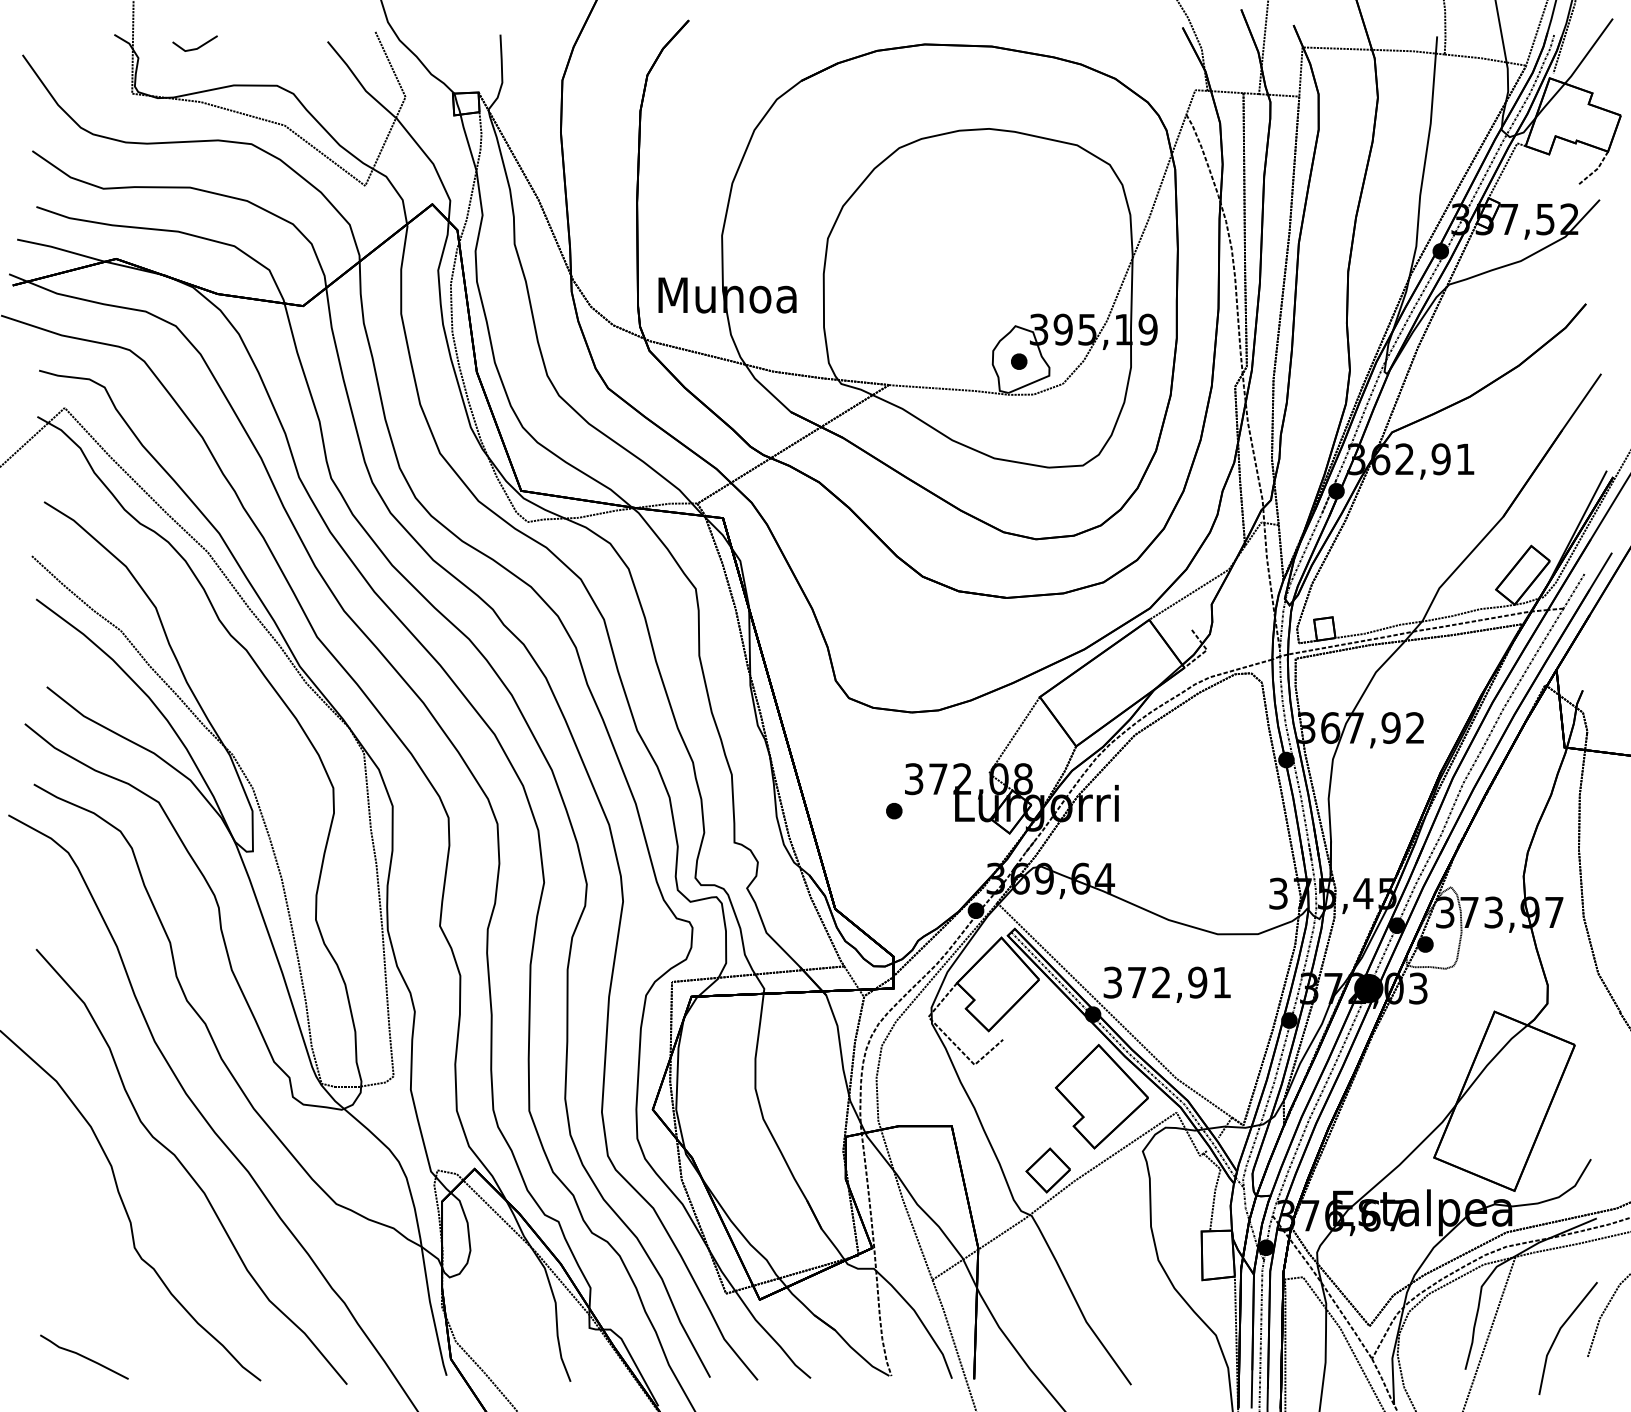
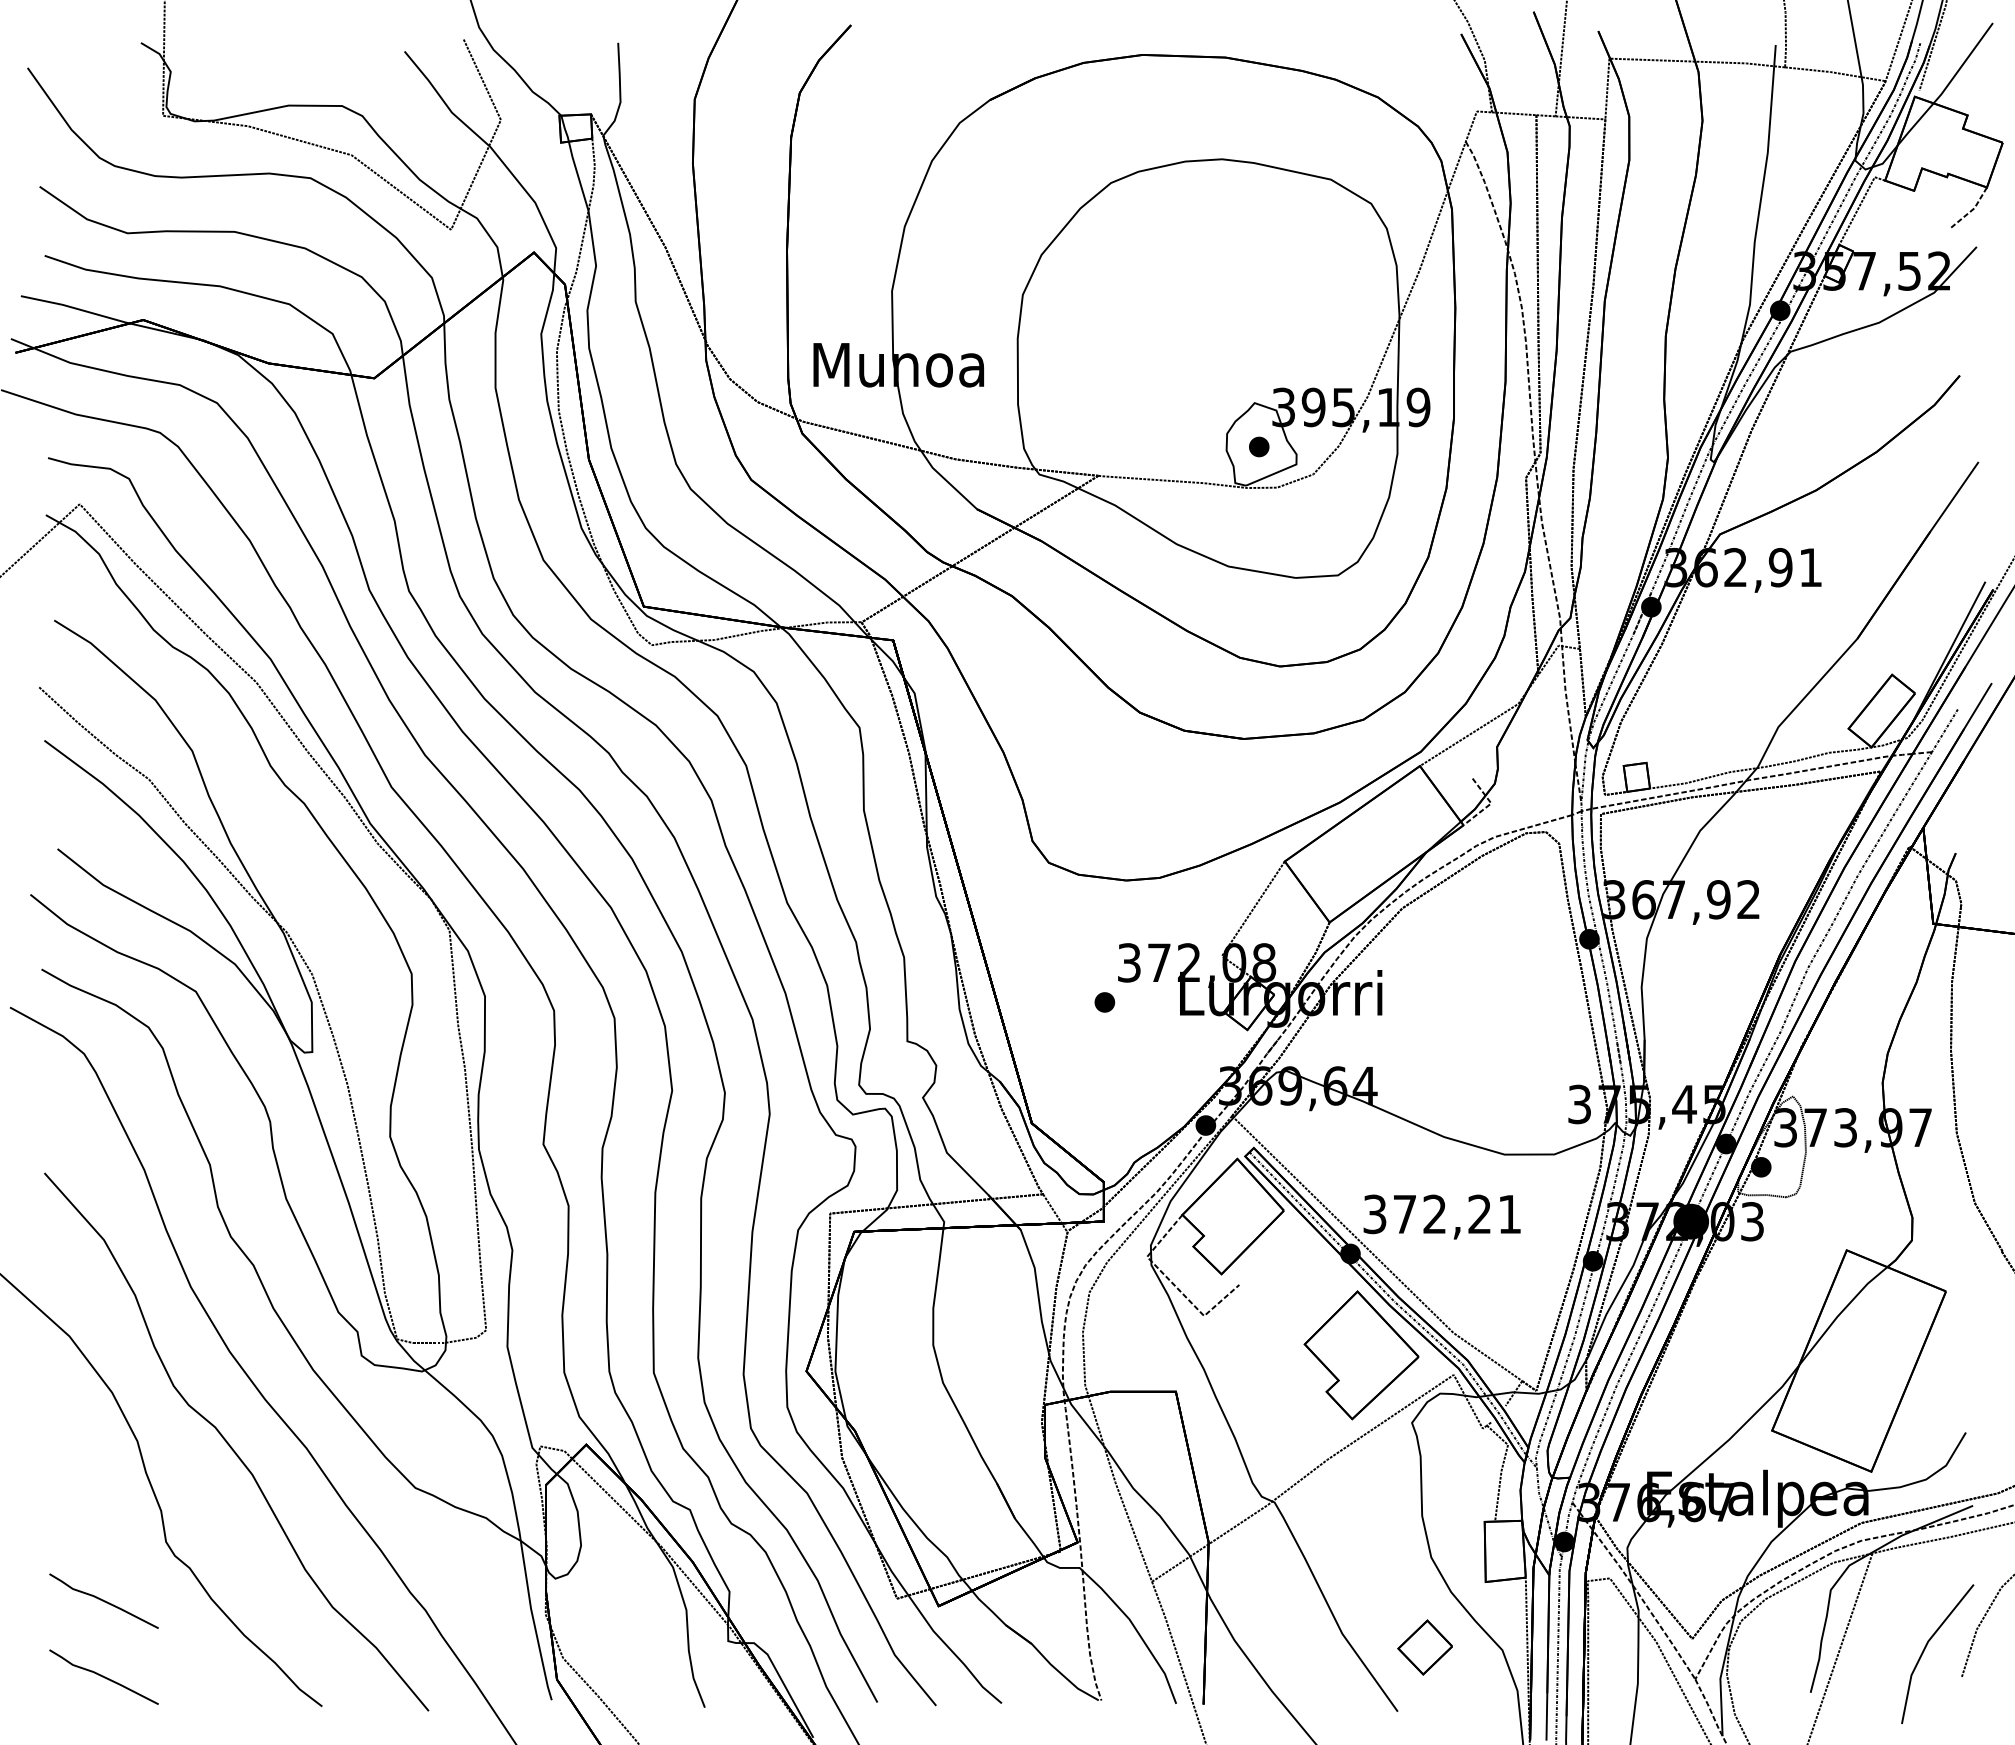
line: (195, 48) -> (241, 59), removed
text: (1197, 982) -> (1479, 1214), 372,91 -> 372,21
part: (1047, 1170) -> (1424, 1647), moved
curve: (83, 1295) -> (103, 1600), added

